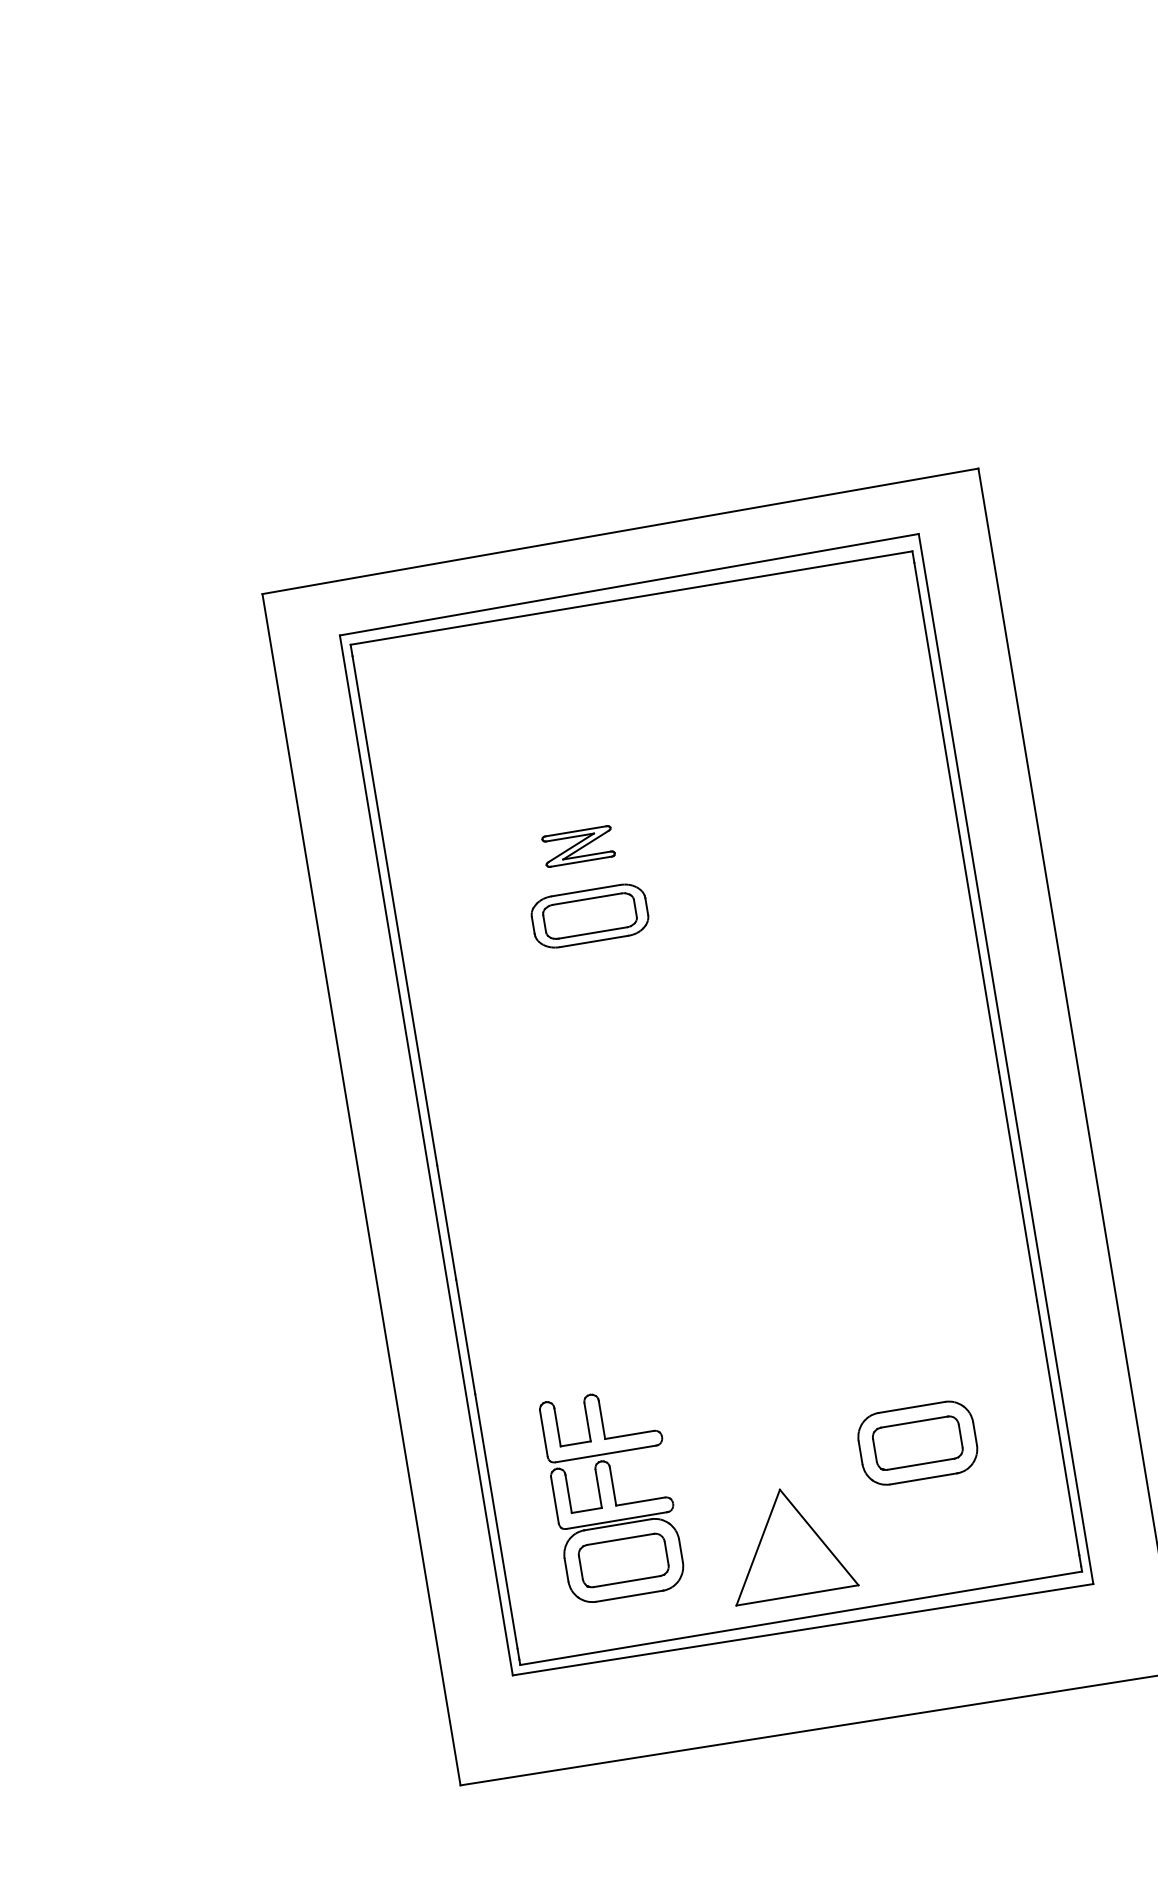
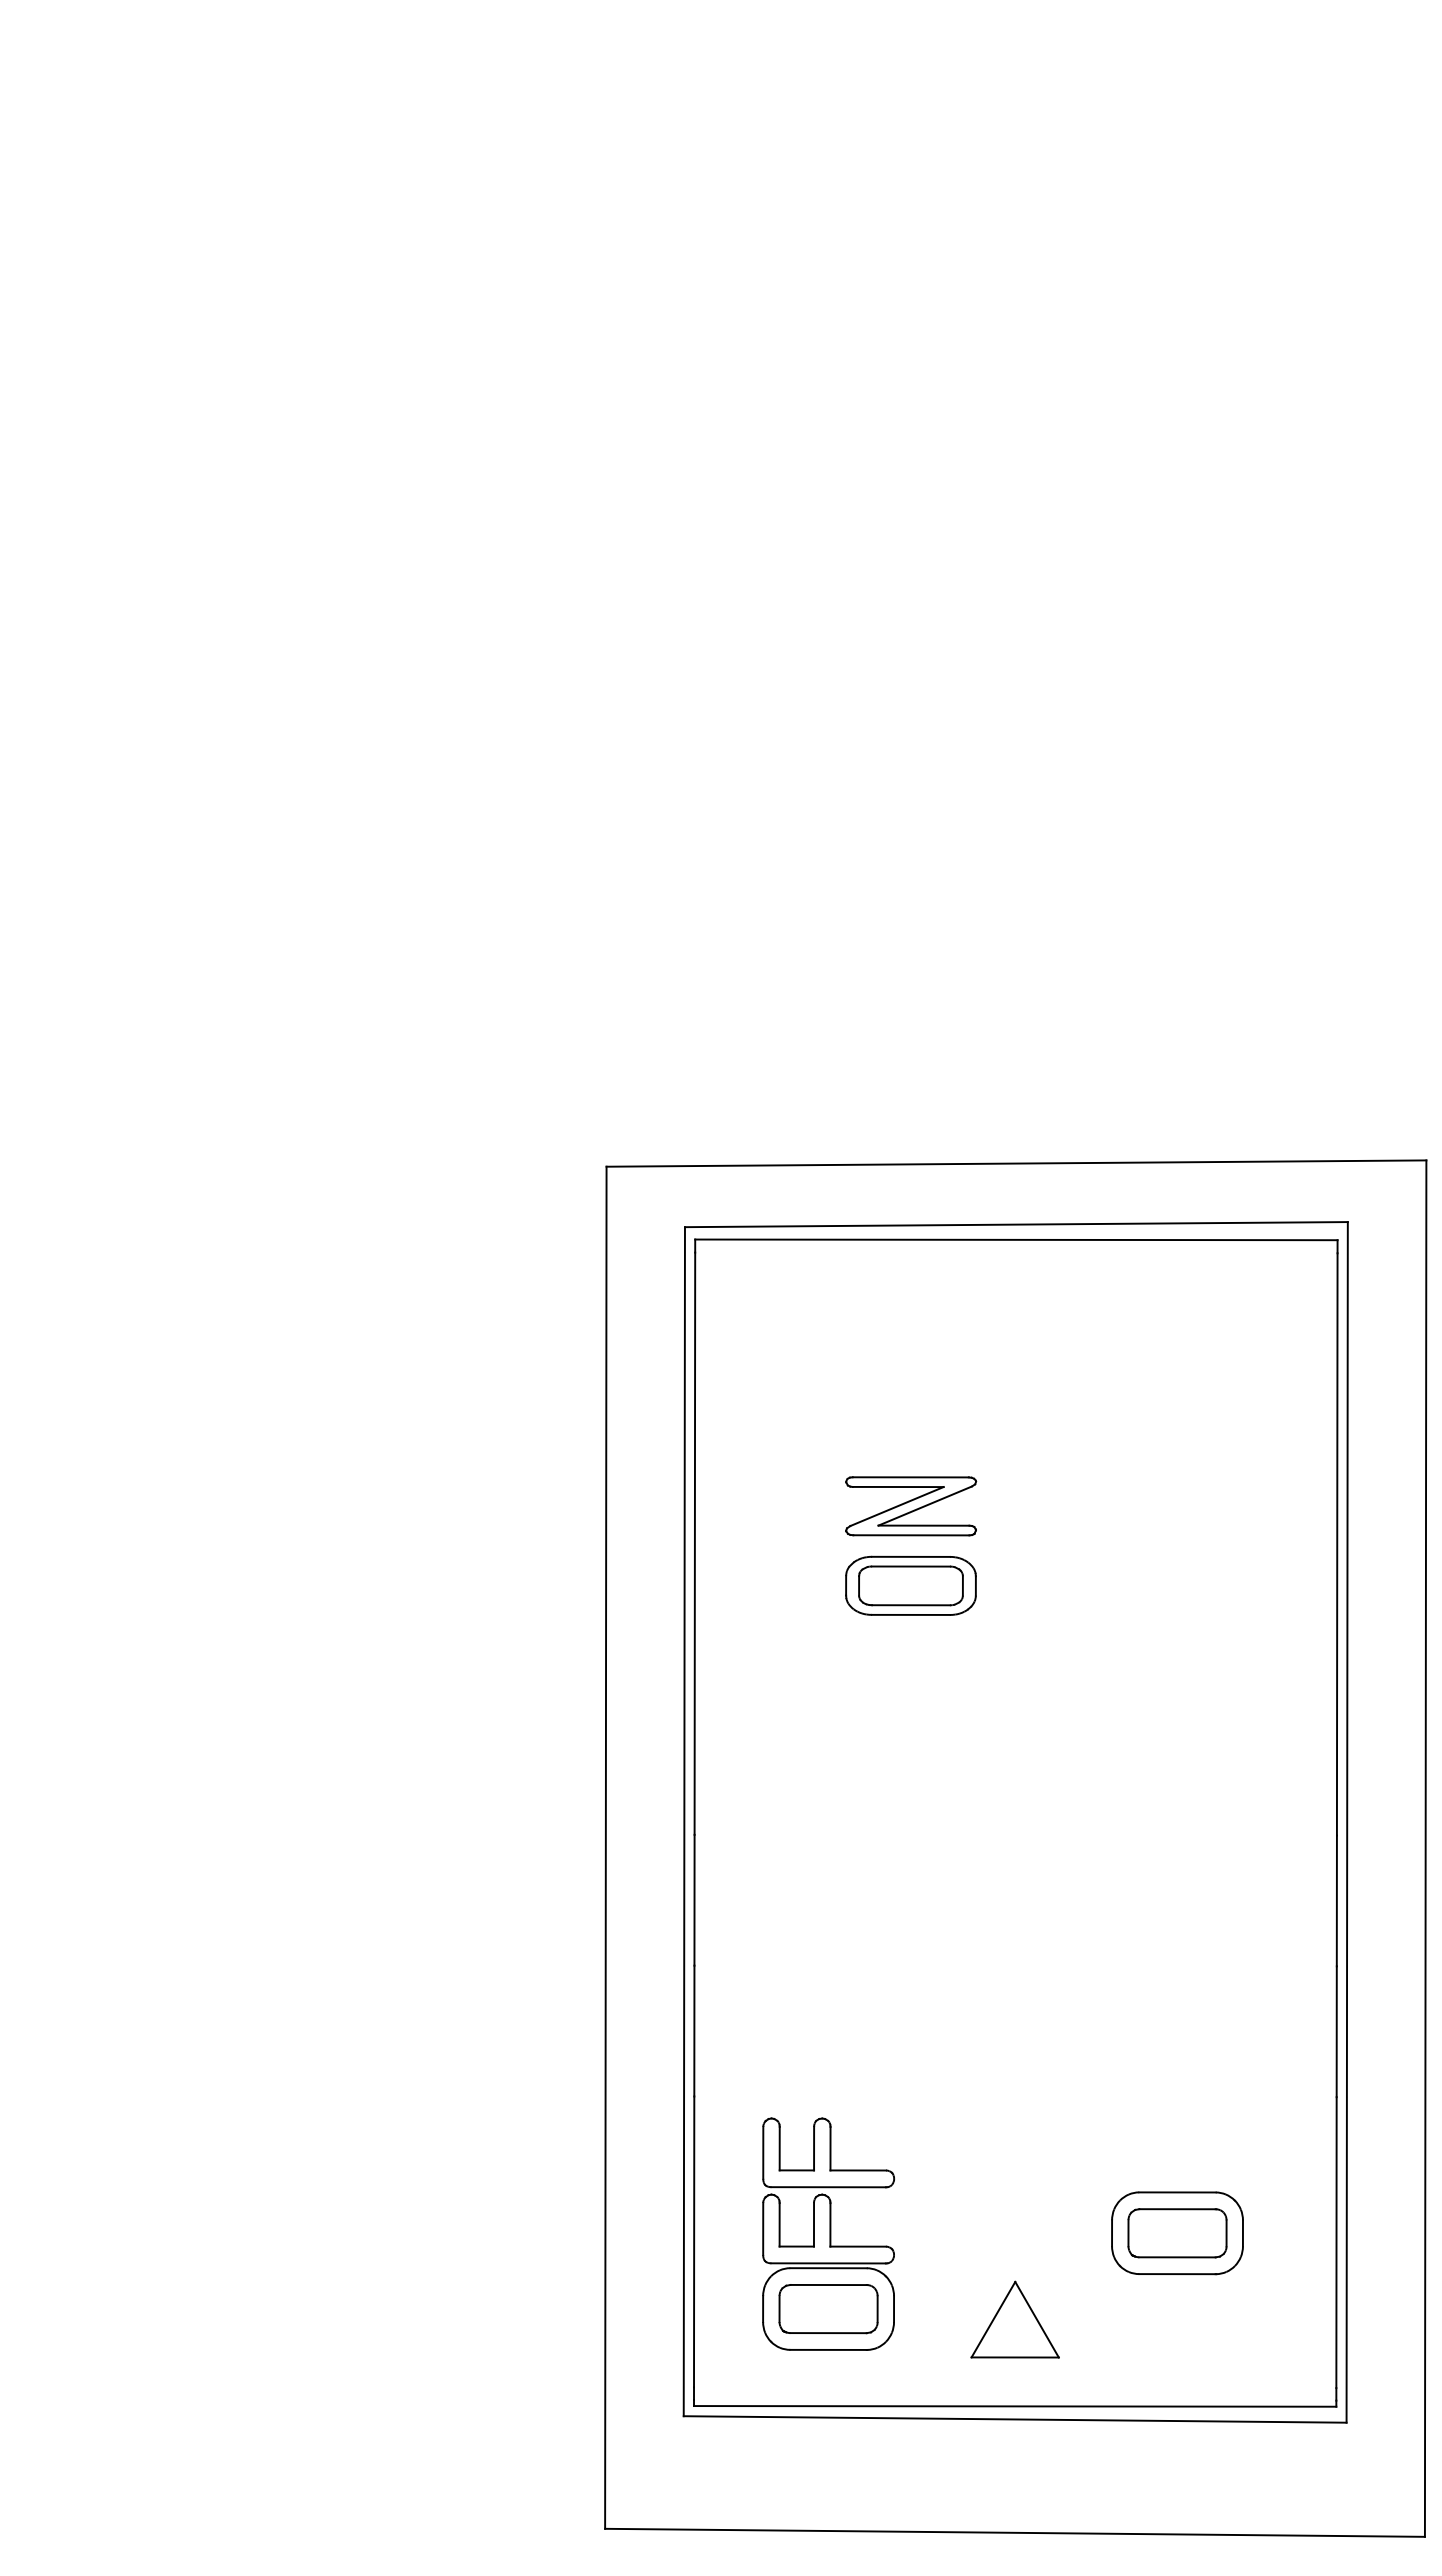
part: (578, 846) -> (911, 1506), size x1.67
part: (787, 1542) -> (1014, 2319), size x0.62

